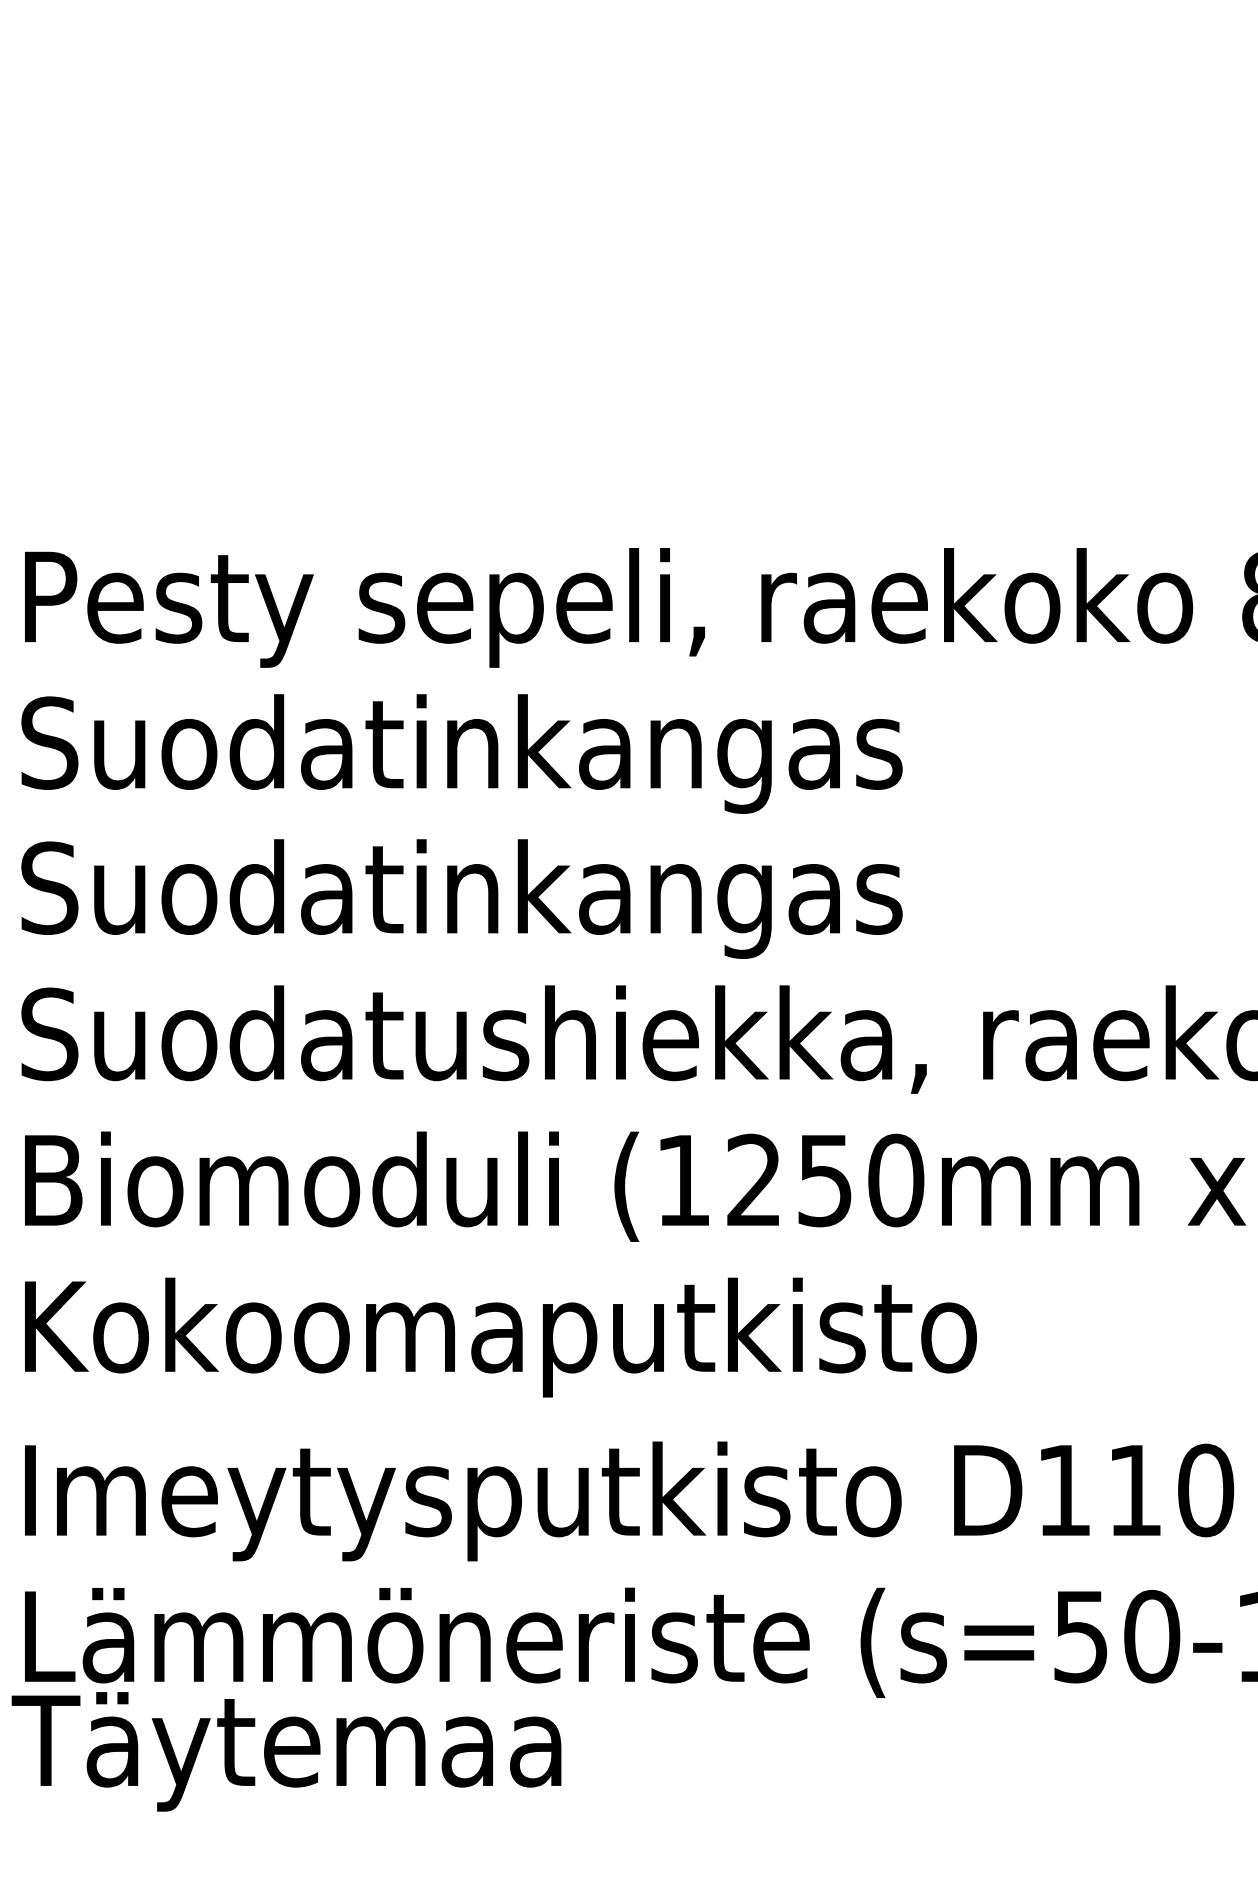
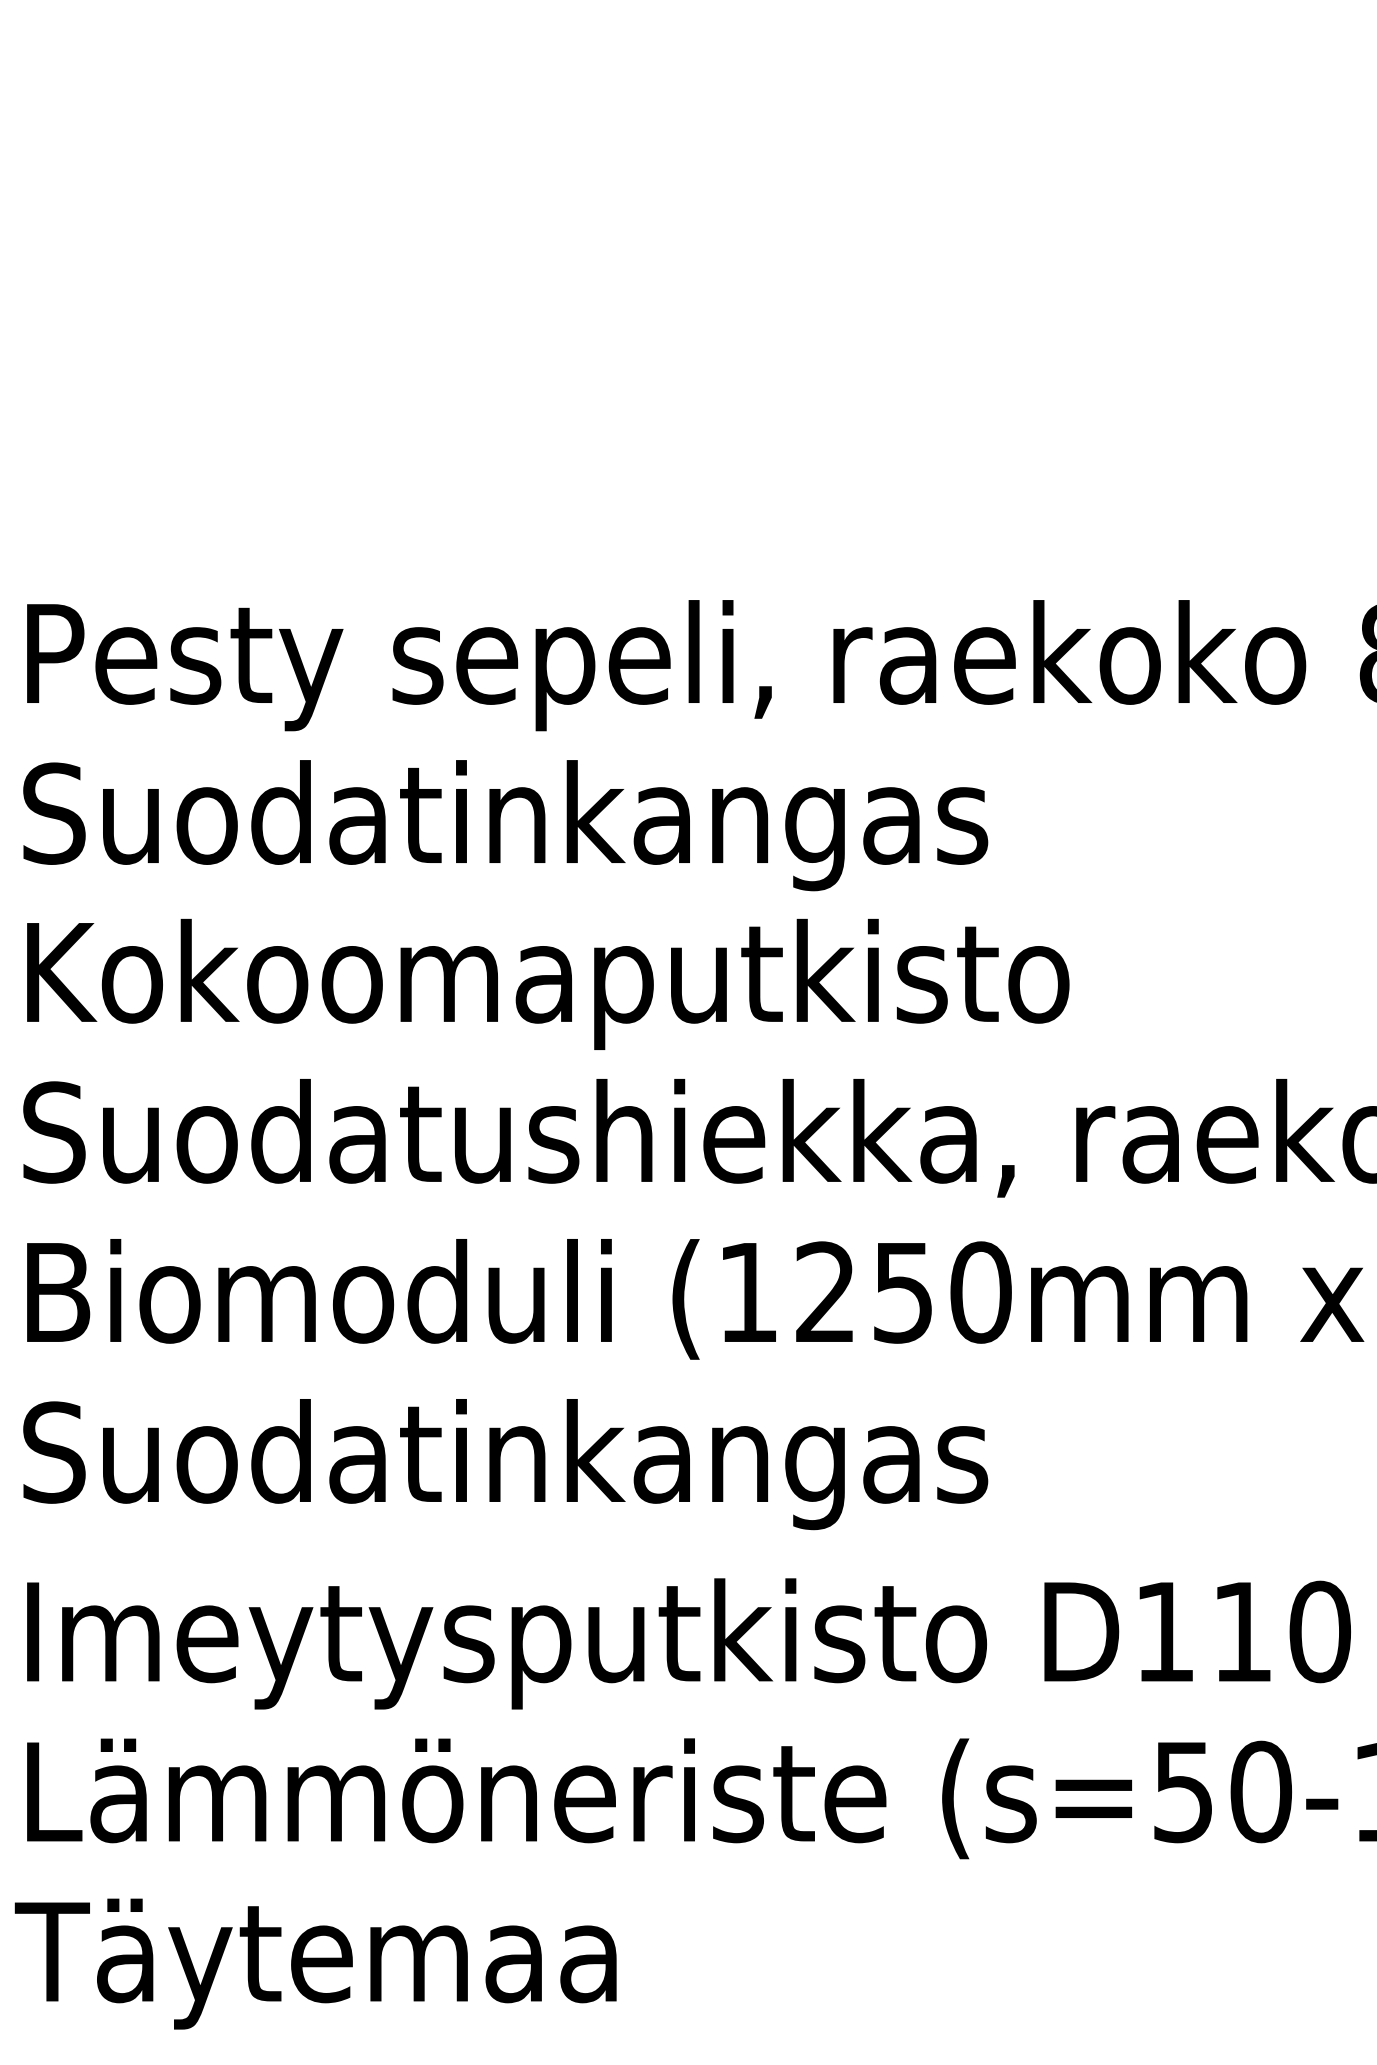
text: (498, 898) -> (545, 983), Suodatinkangas -> Kokoomaputkisto
text: (498, 1337) -> (545, 1464), Kokoomaputkisto -> Suodatinkangas
text: (286, 1751) -> (315, 1963), moved

